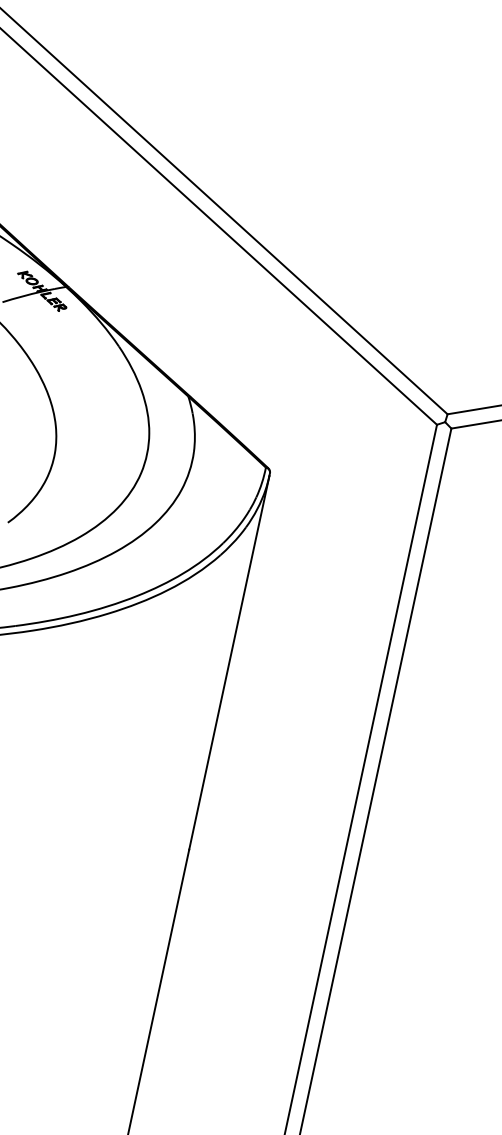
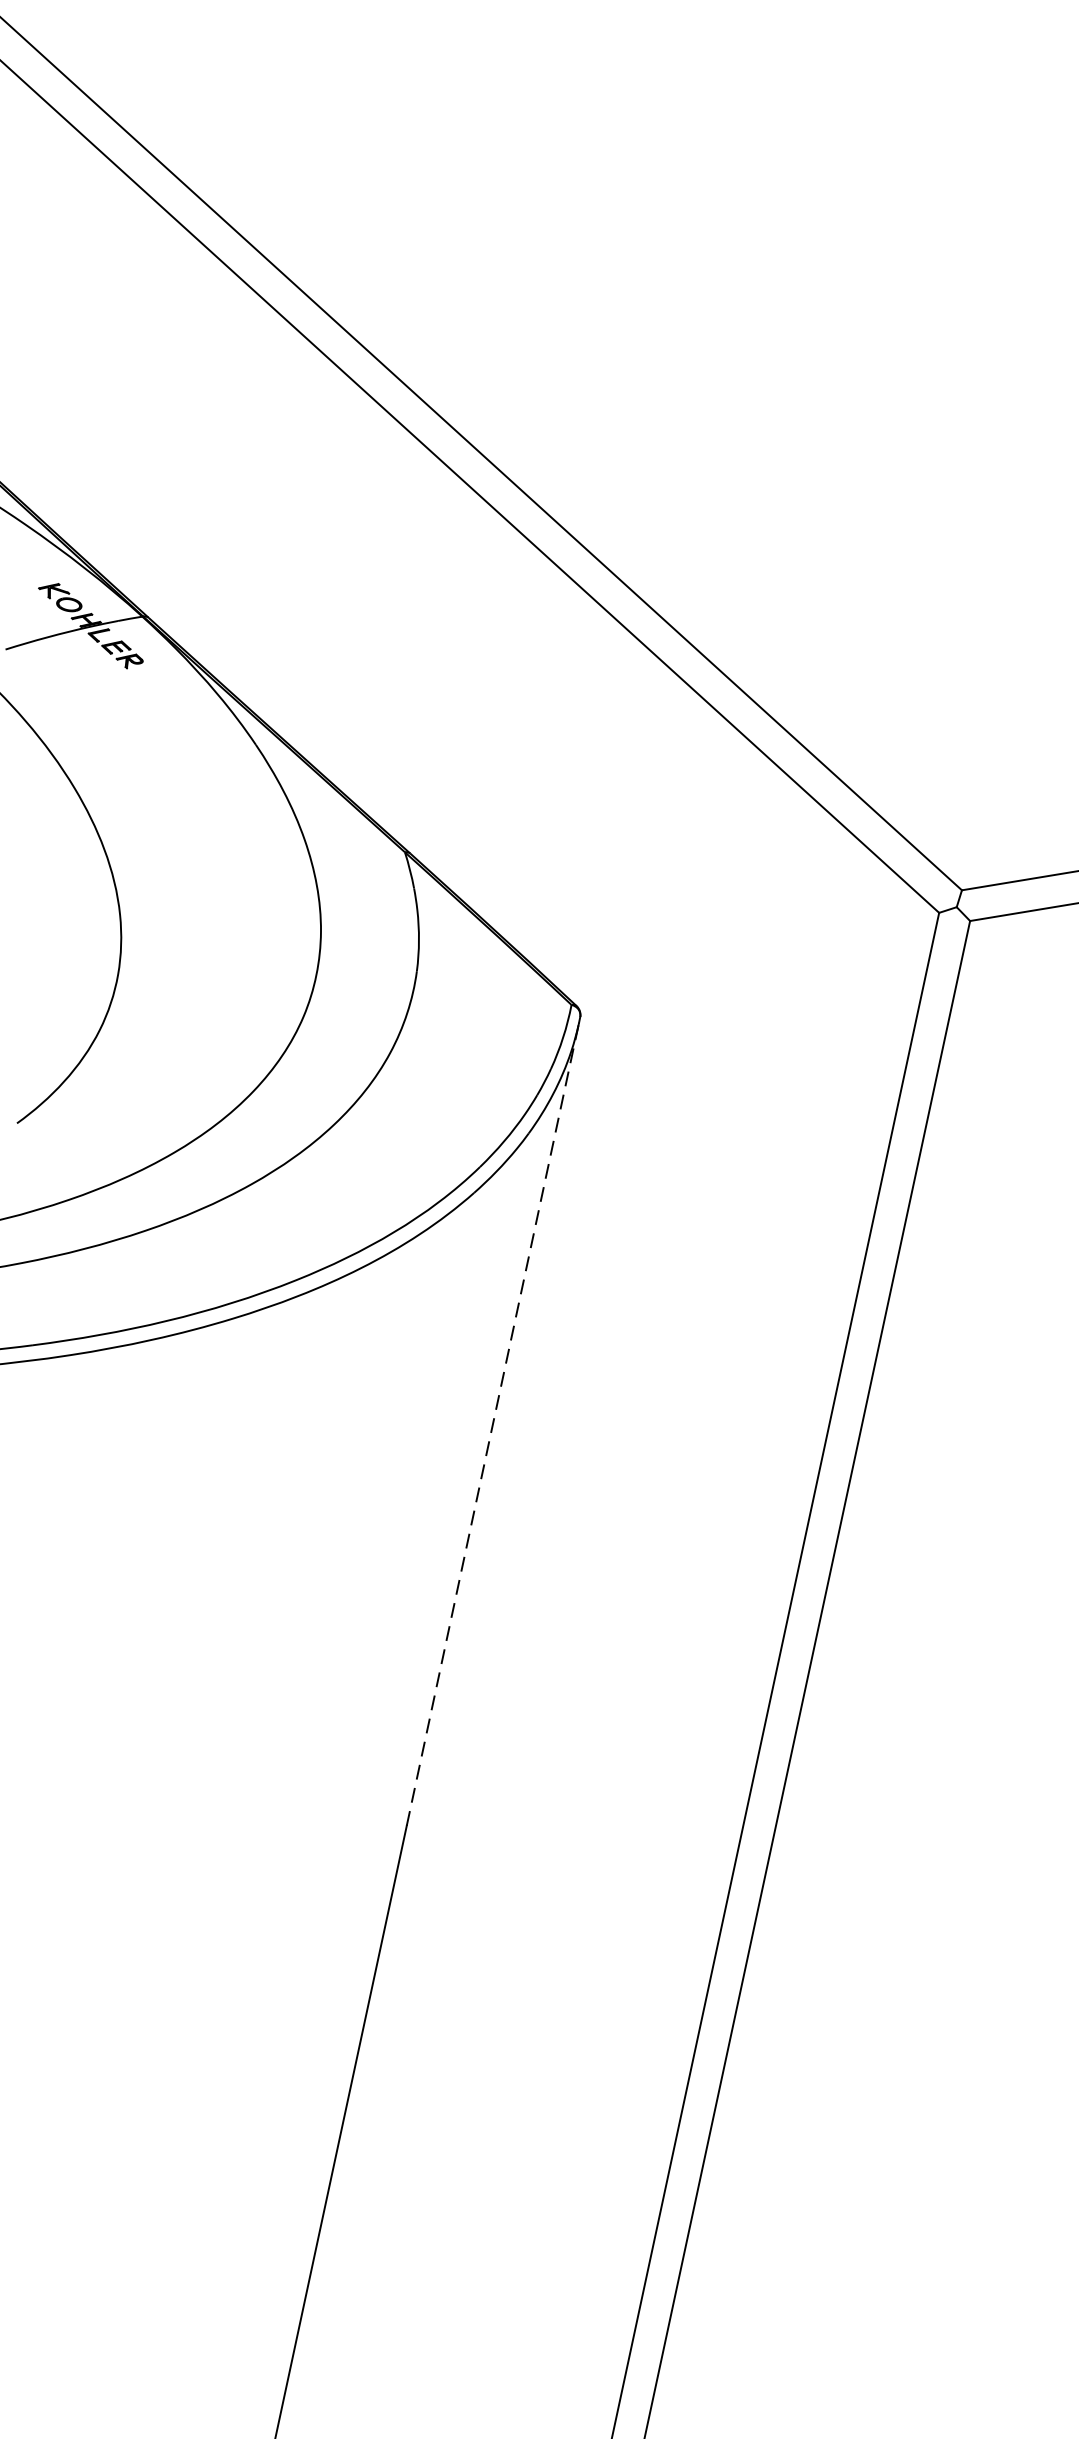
line: (229, 662) -> (493, 1423), solid -> dashed

